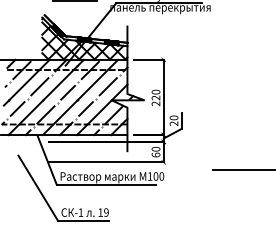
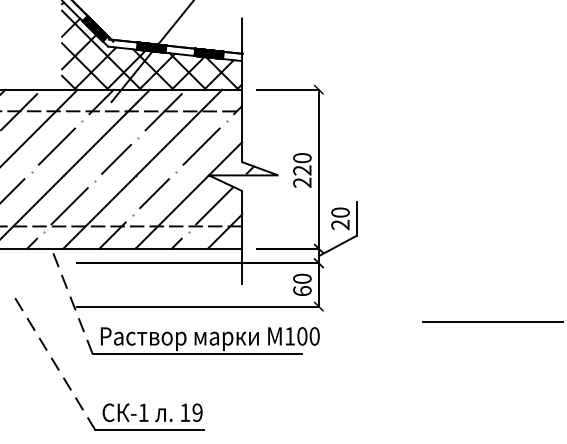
line: (47, 160) -> (73, 302), solid -> dashed
line: (38, 187) -> (54, 359), solid -> dashed

